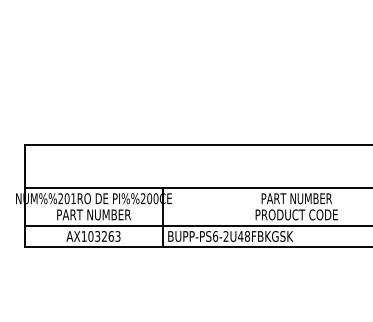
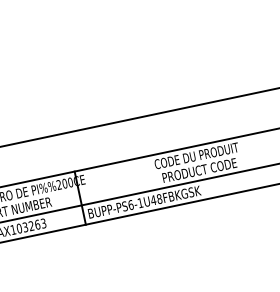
text: (296, 198) -> (196, 155), PART NUMBER -> CODE DU PRODUIT
text: (225, 236) -> (139, 203), BUPP-PS6-2U48FBKGSK -> BUPP-PS6-1U48FBKGSK

